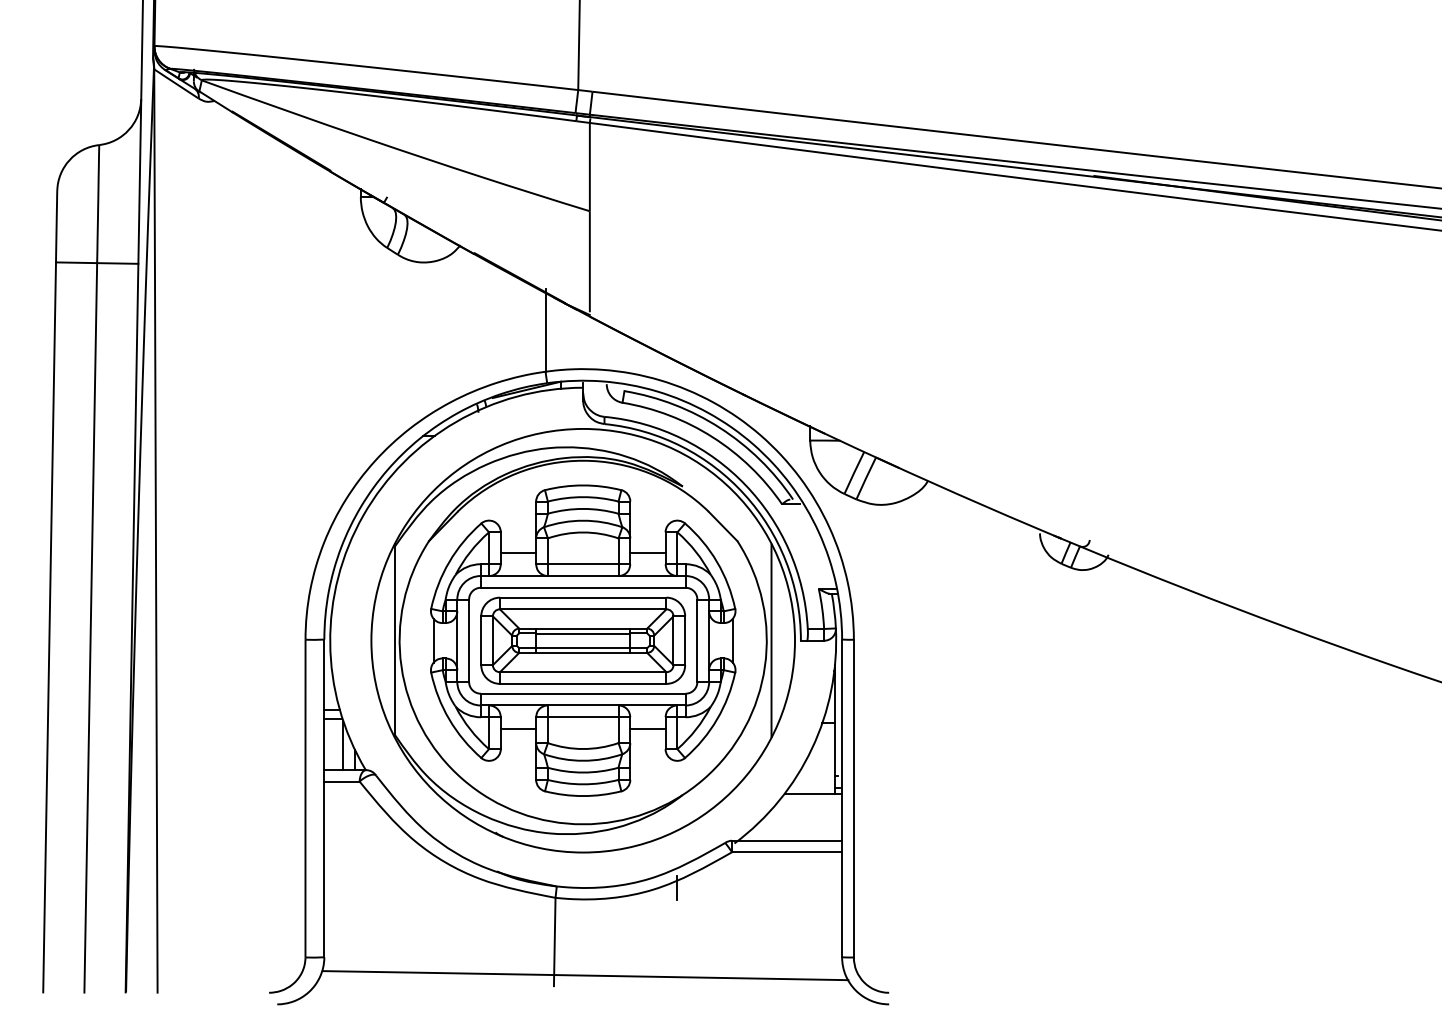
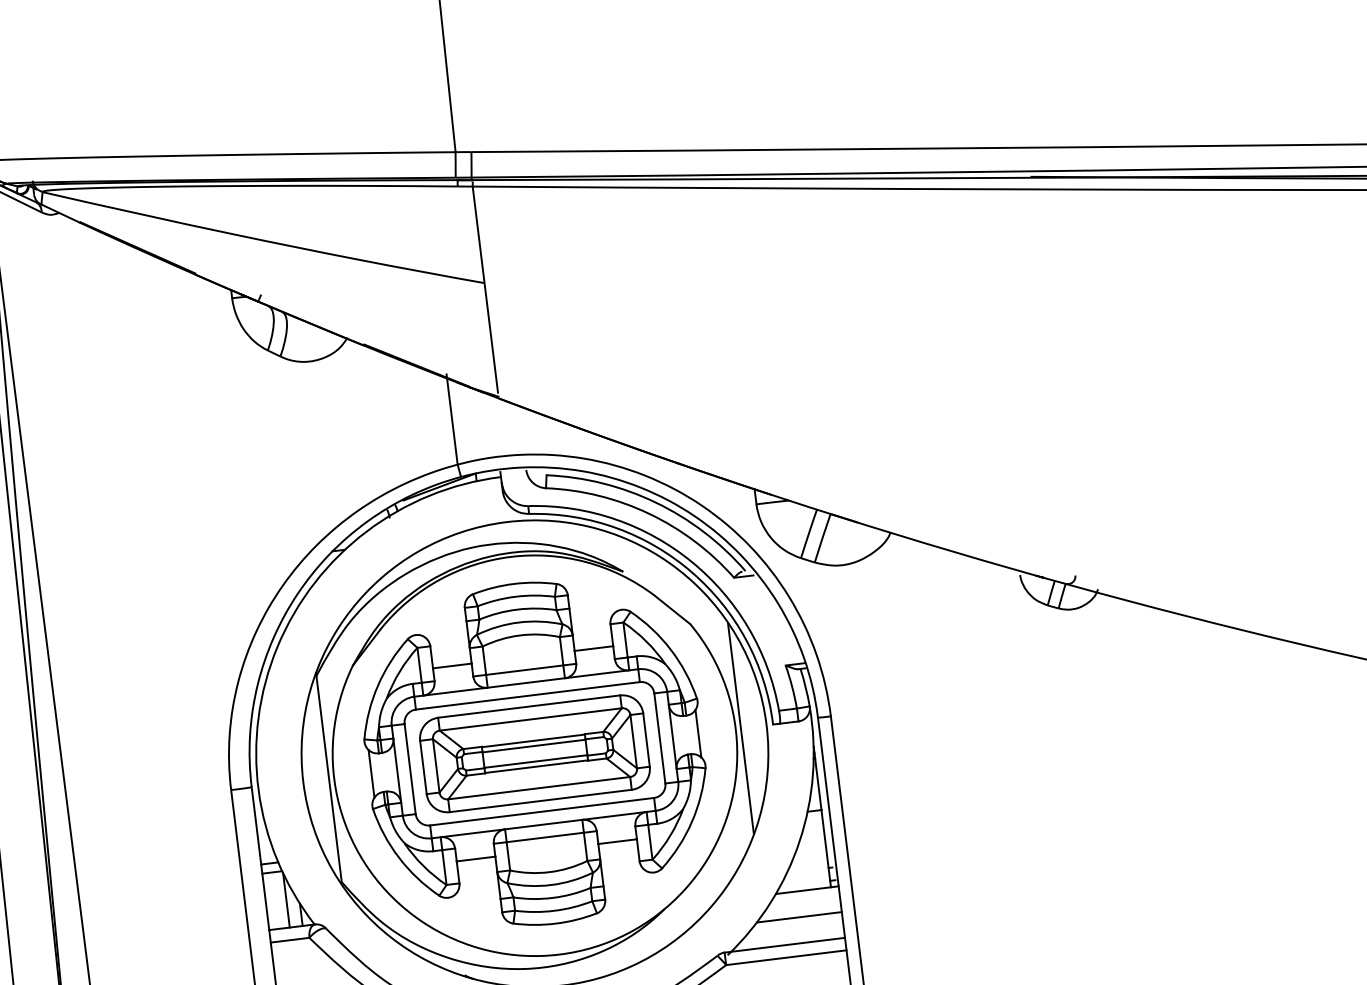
line: (803, 817) -> (799, 917), added

